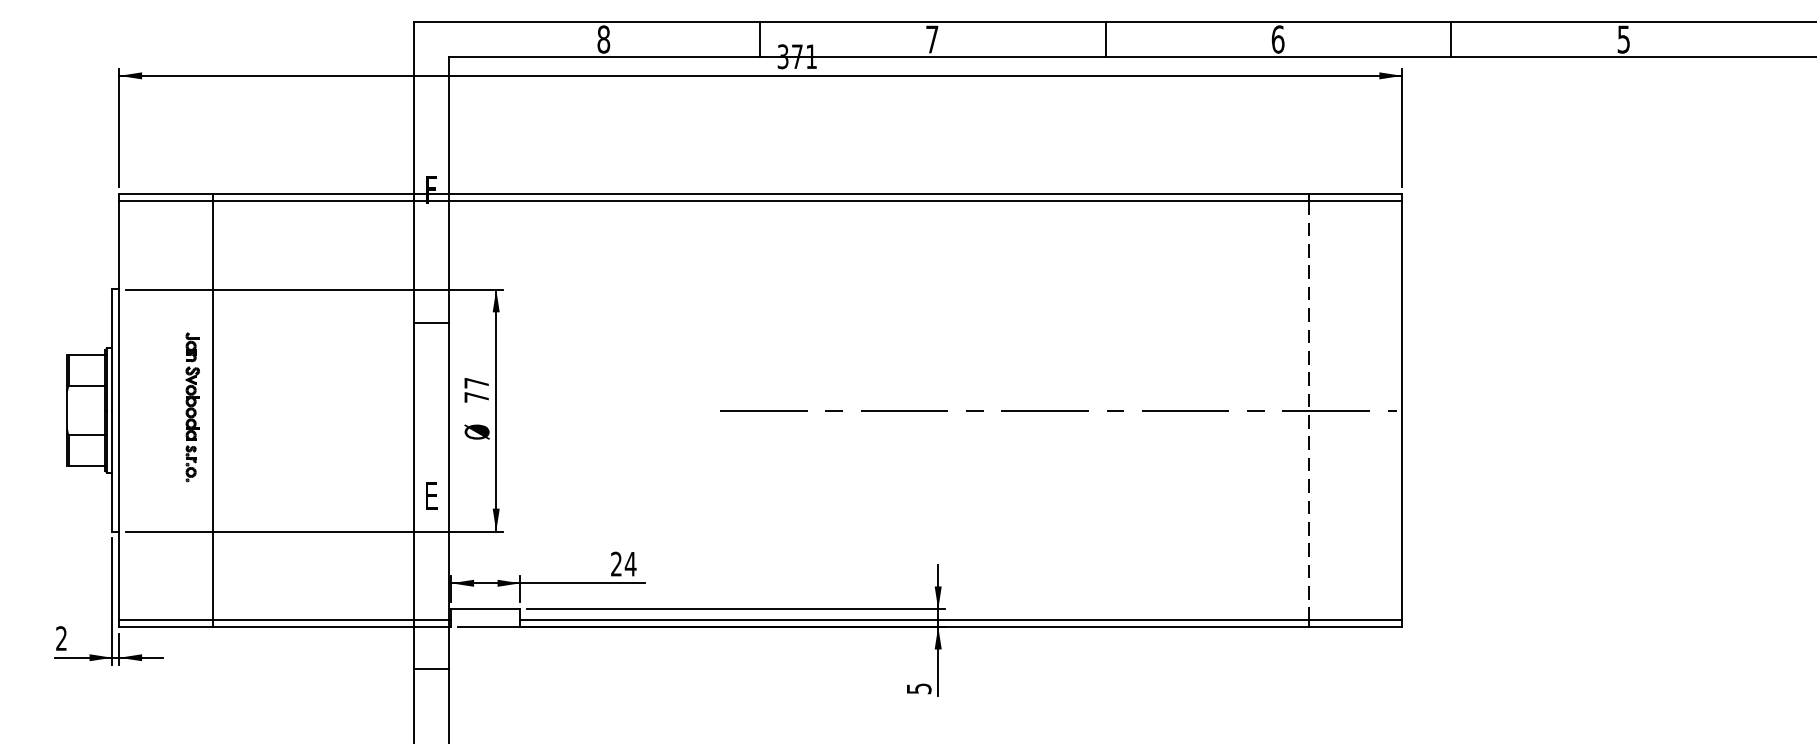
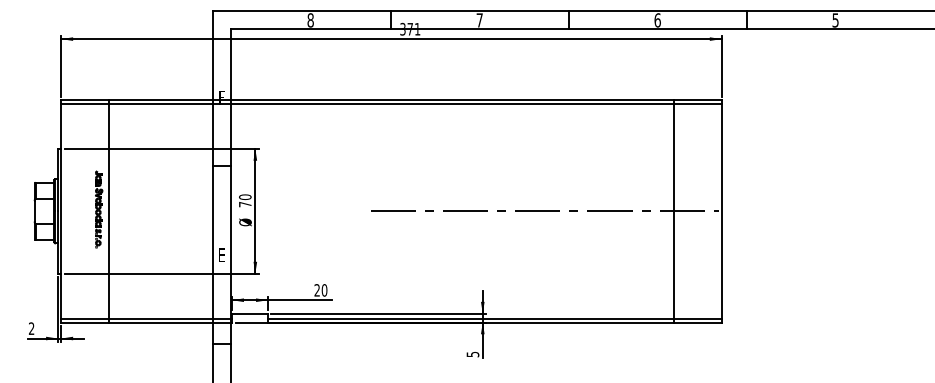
text: (477, 383) -> (245, 197), 77 -> 70
line: (1308, 410) -> (673, 211), dashed -> solid
text: (630, 564) -> (324, 290), 24 -> 20

